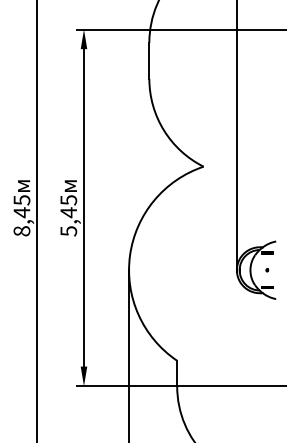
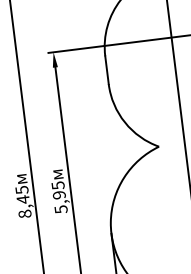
text: (68, 212) -> (59, 195), 5,45 -> 5,95

